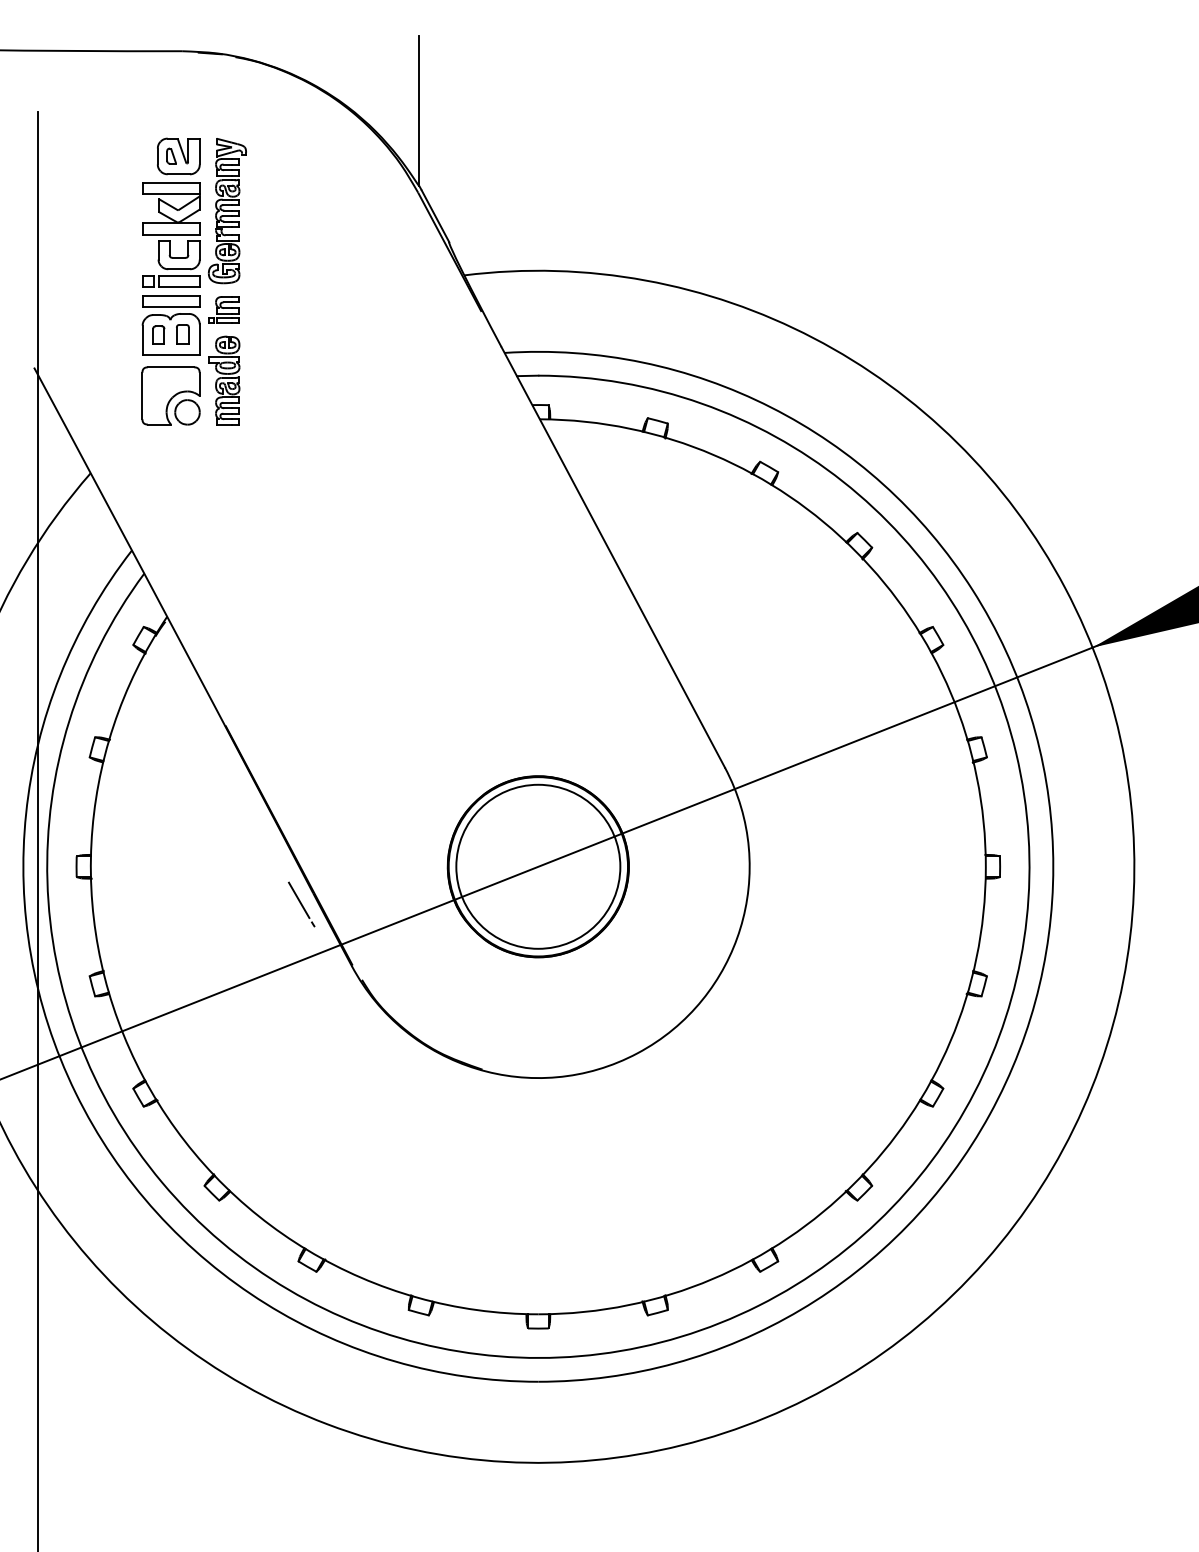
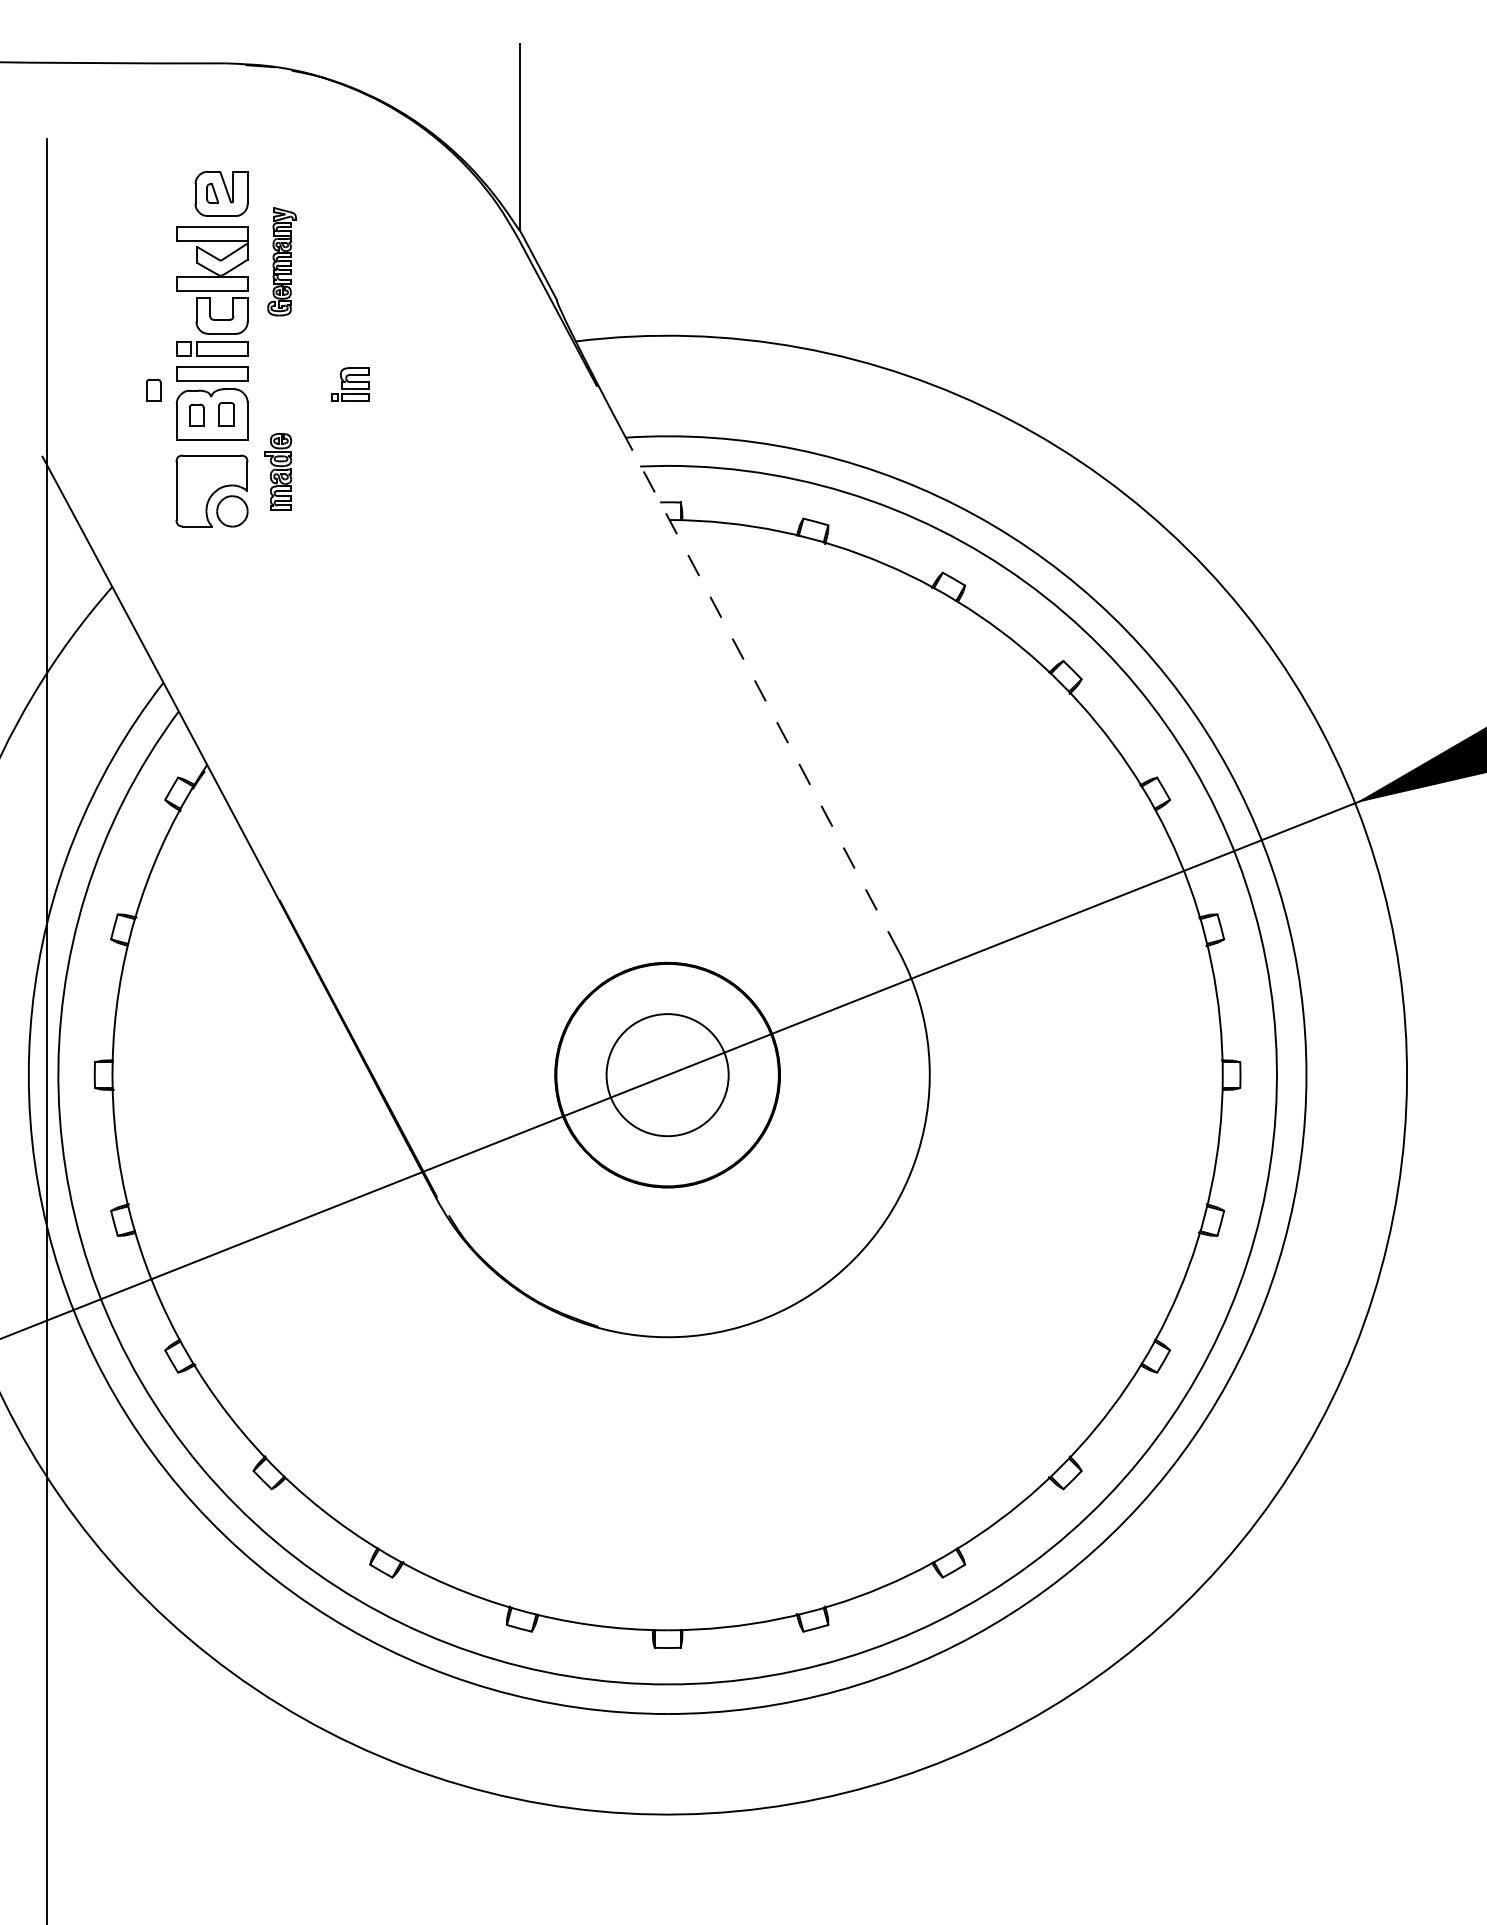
part: (227, 210) -> (281, 261), size x0.6
part: (223, 310) -> (350, 384), moved
part: (123, 314) -> (153, 389), added
part: (223, 380) -> (277, 471), size x0.7
line: (613, 556) -> (760, 690), solid -> dashed
circle: (538, 866) -> (667, 1074), size x0.6
line: (301, 904) -> (373, 1121), removed

